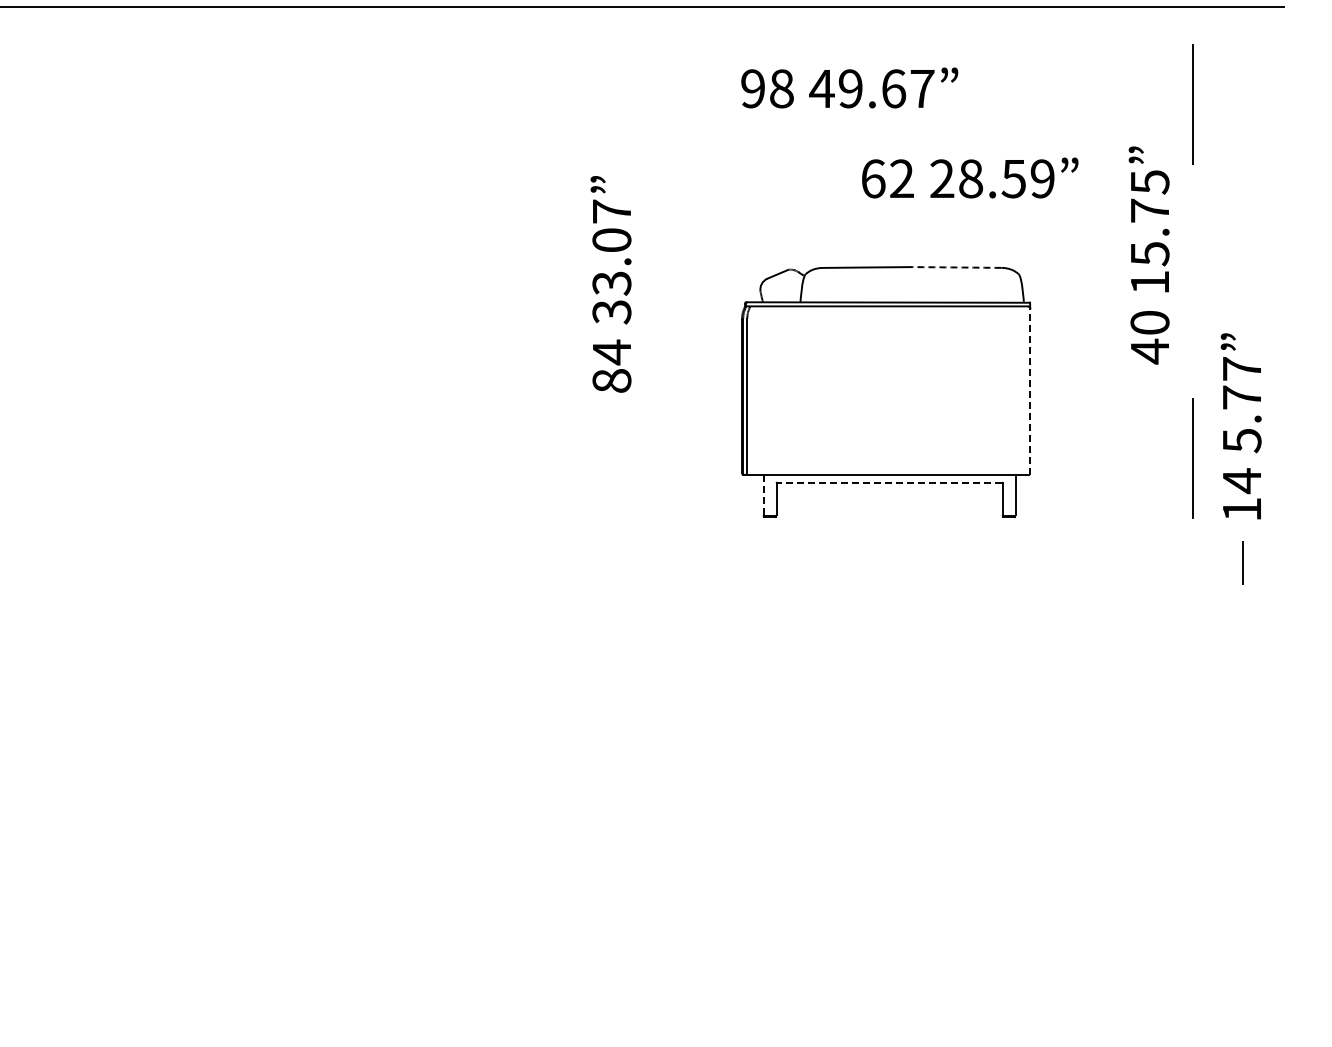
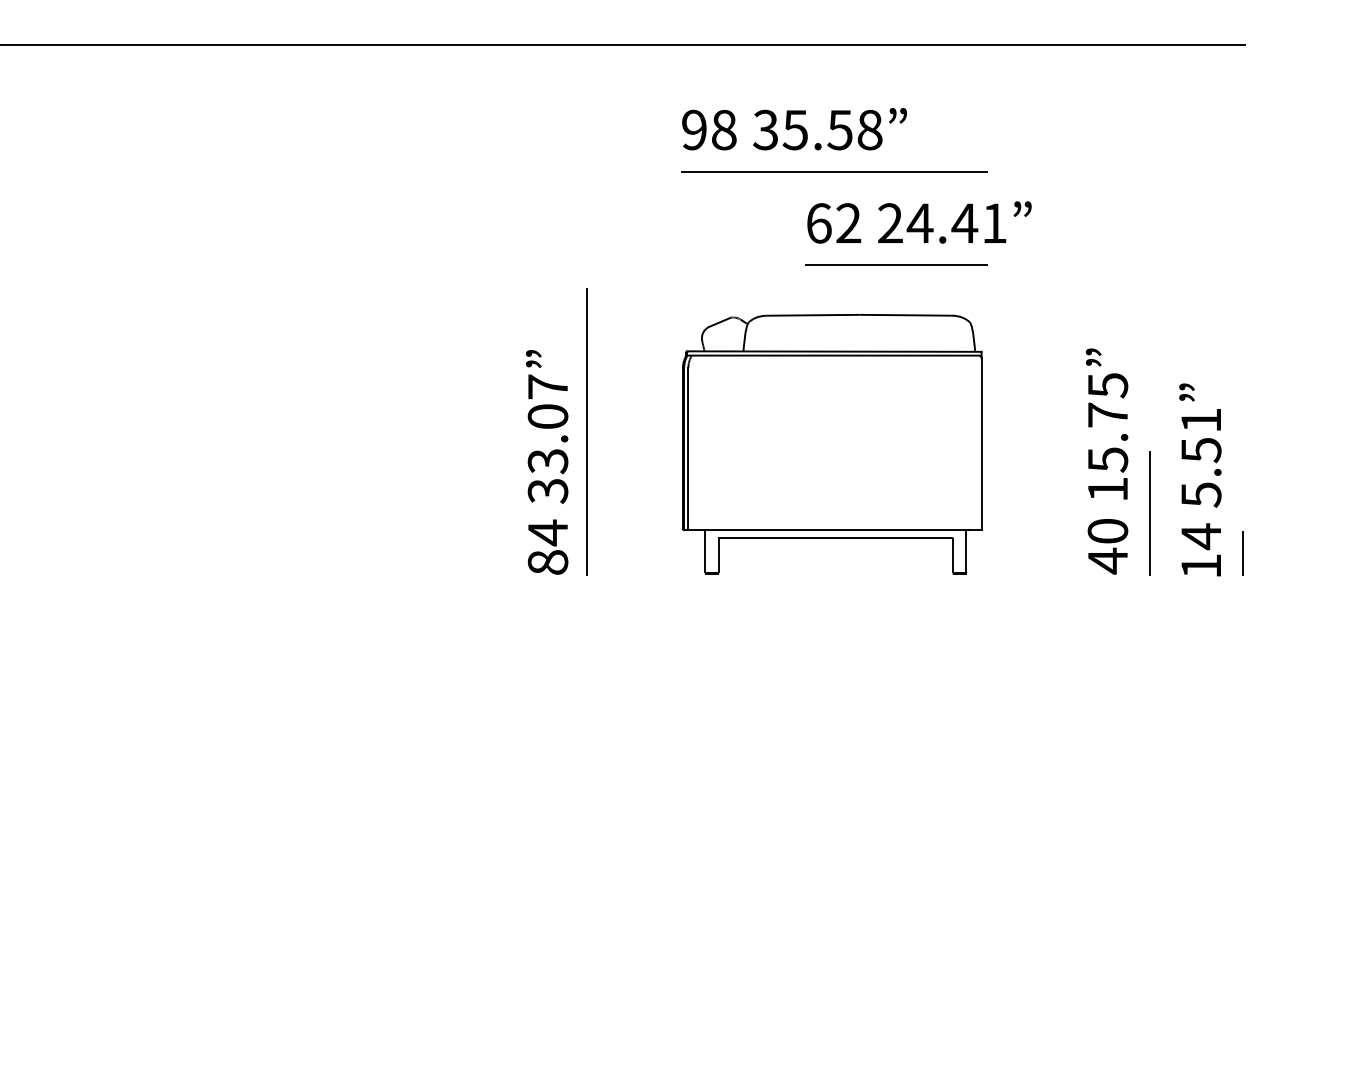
text: (871, 88) -> (817, 129), 49.67 -> 35.58
line: (1192, 104) -> (1149, 146), removed
line: (888, 129) -> (834, 172), added
text: (1005, 178) -> (956, 223), 28.59 -> 24.41
line: (948, 219) -> (896, 265), added
text: (1148, 255) -> (1106, 461), moved
arc: (956, 267) -> (905, 315), dashed -> solid
text: (610, 284) -> (546, 462), moved
line: (649, 380) -> (586, 432), added
text: (1242, 383) -> (1201, 435), 5.77 -> 5.51
line: (1030, 391) -> (981, 443), dashed -> solid
line: (889, 482) -> (835, 538), dashed -> solid
line: (763, 494) -> (705, 550), dashed -> solid
line: (1242, 562) -> (1243, 552), moved

